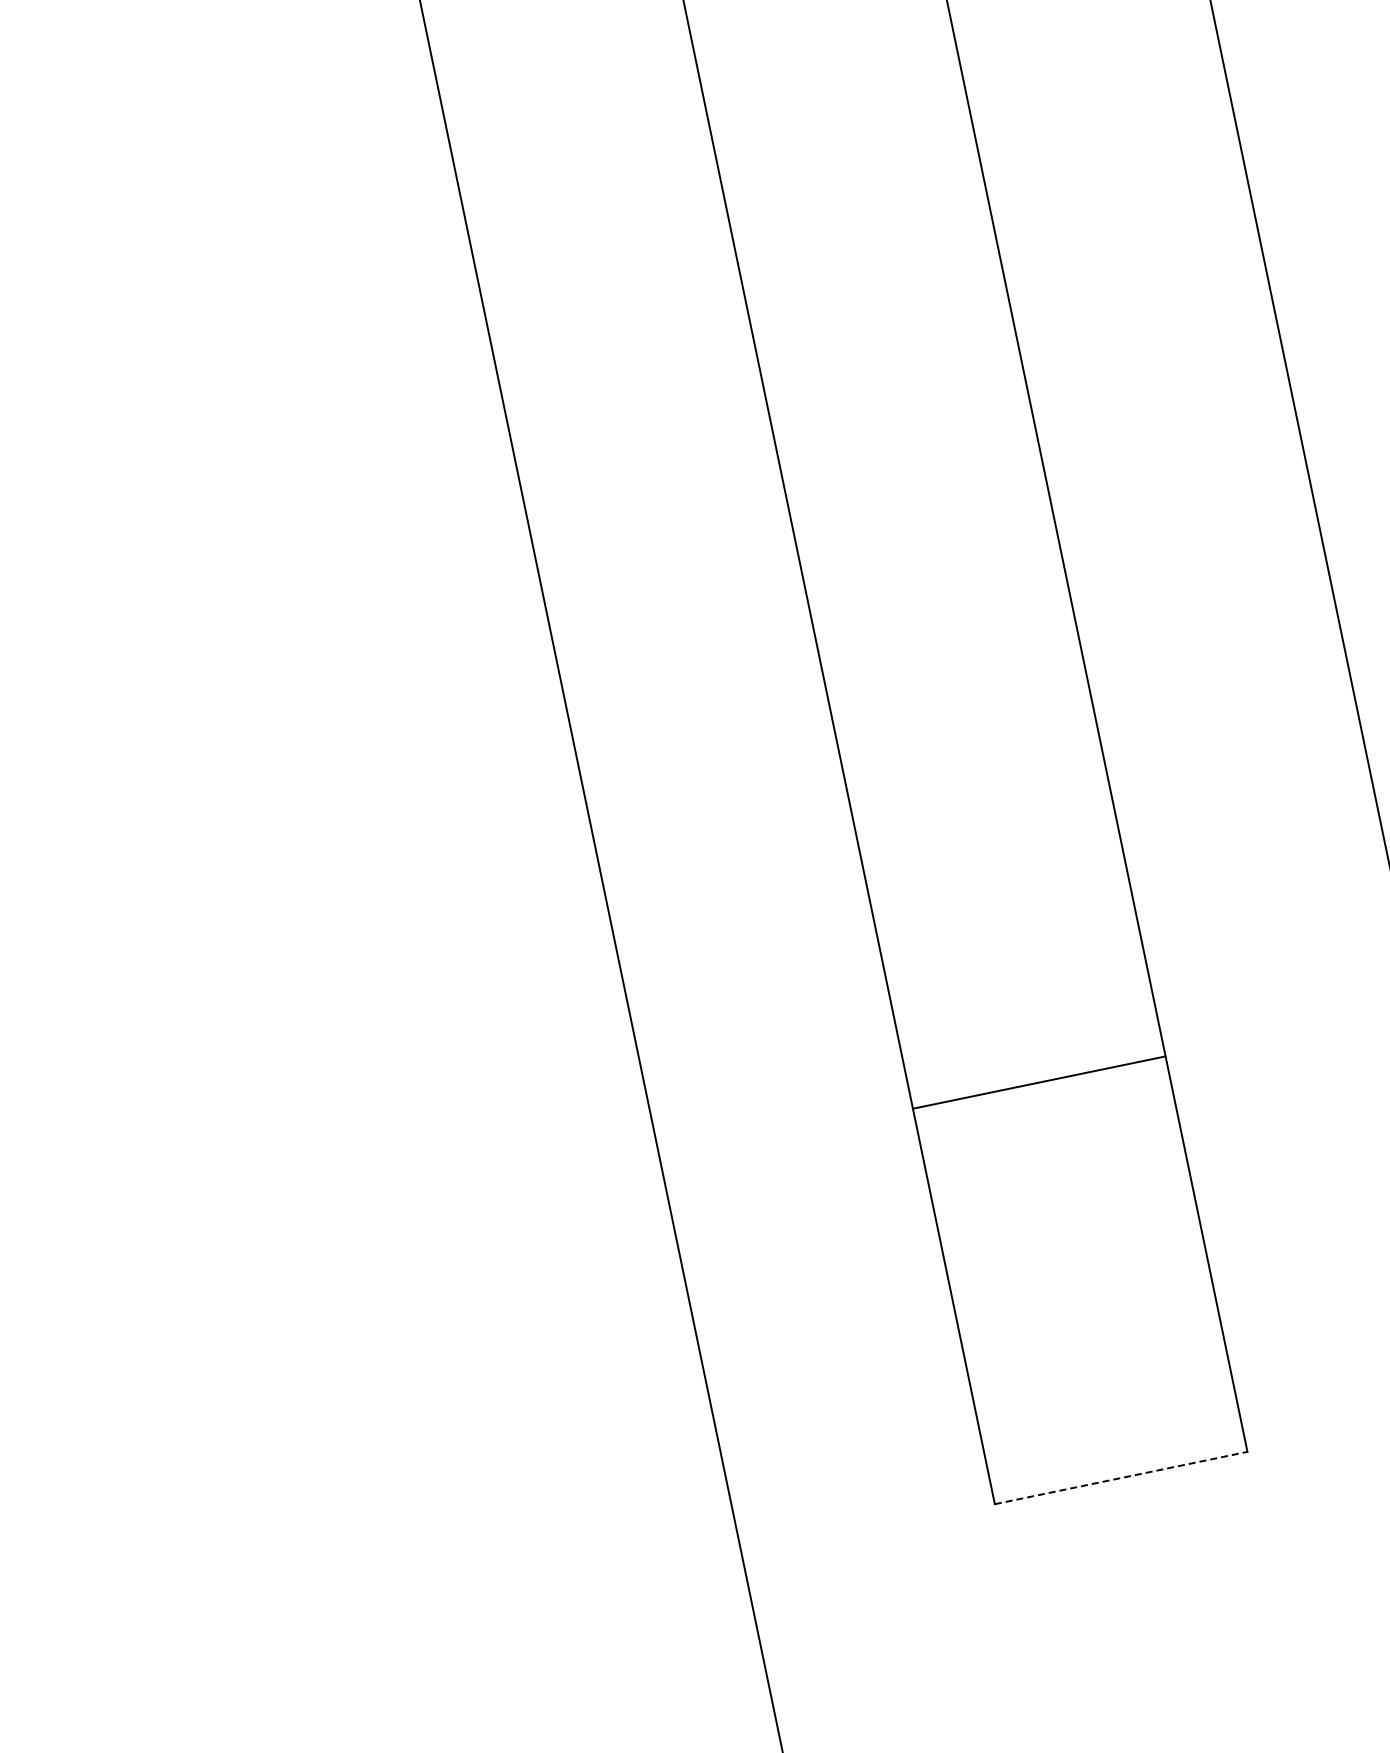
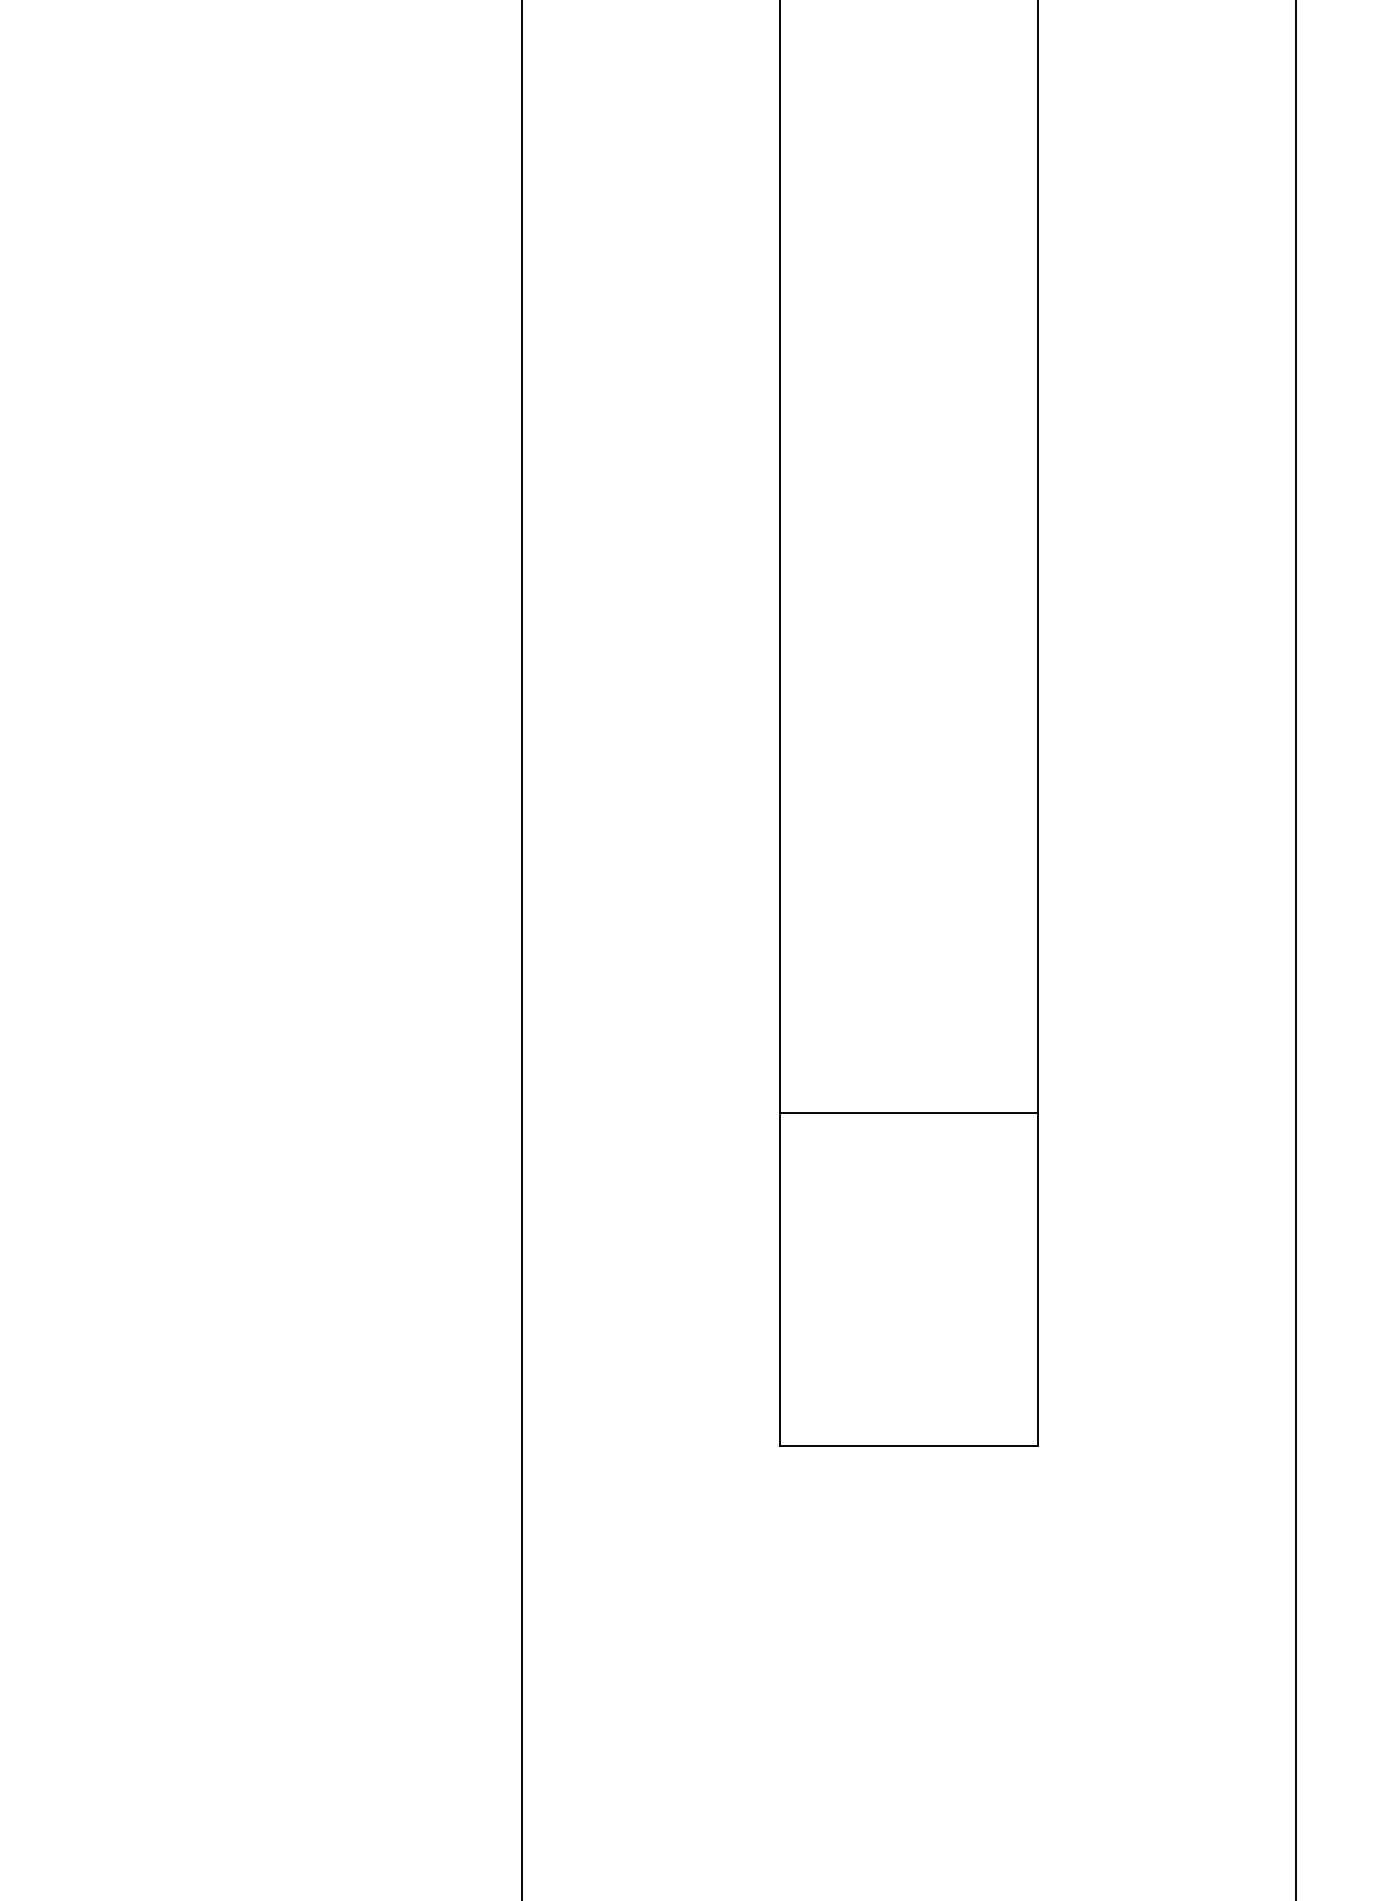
line: (1039, 1082) -> (909, 1112), moved
line: (1121, 1477) -> (909, 1446), dashed -> solid

